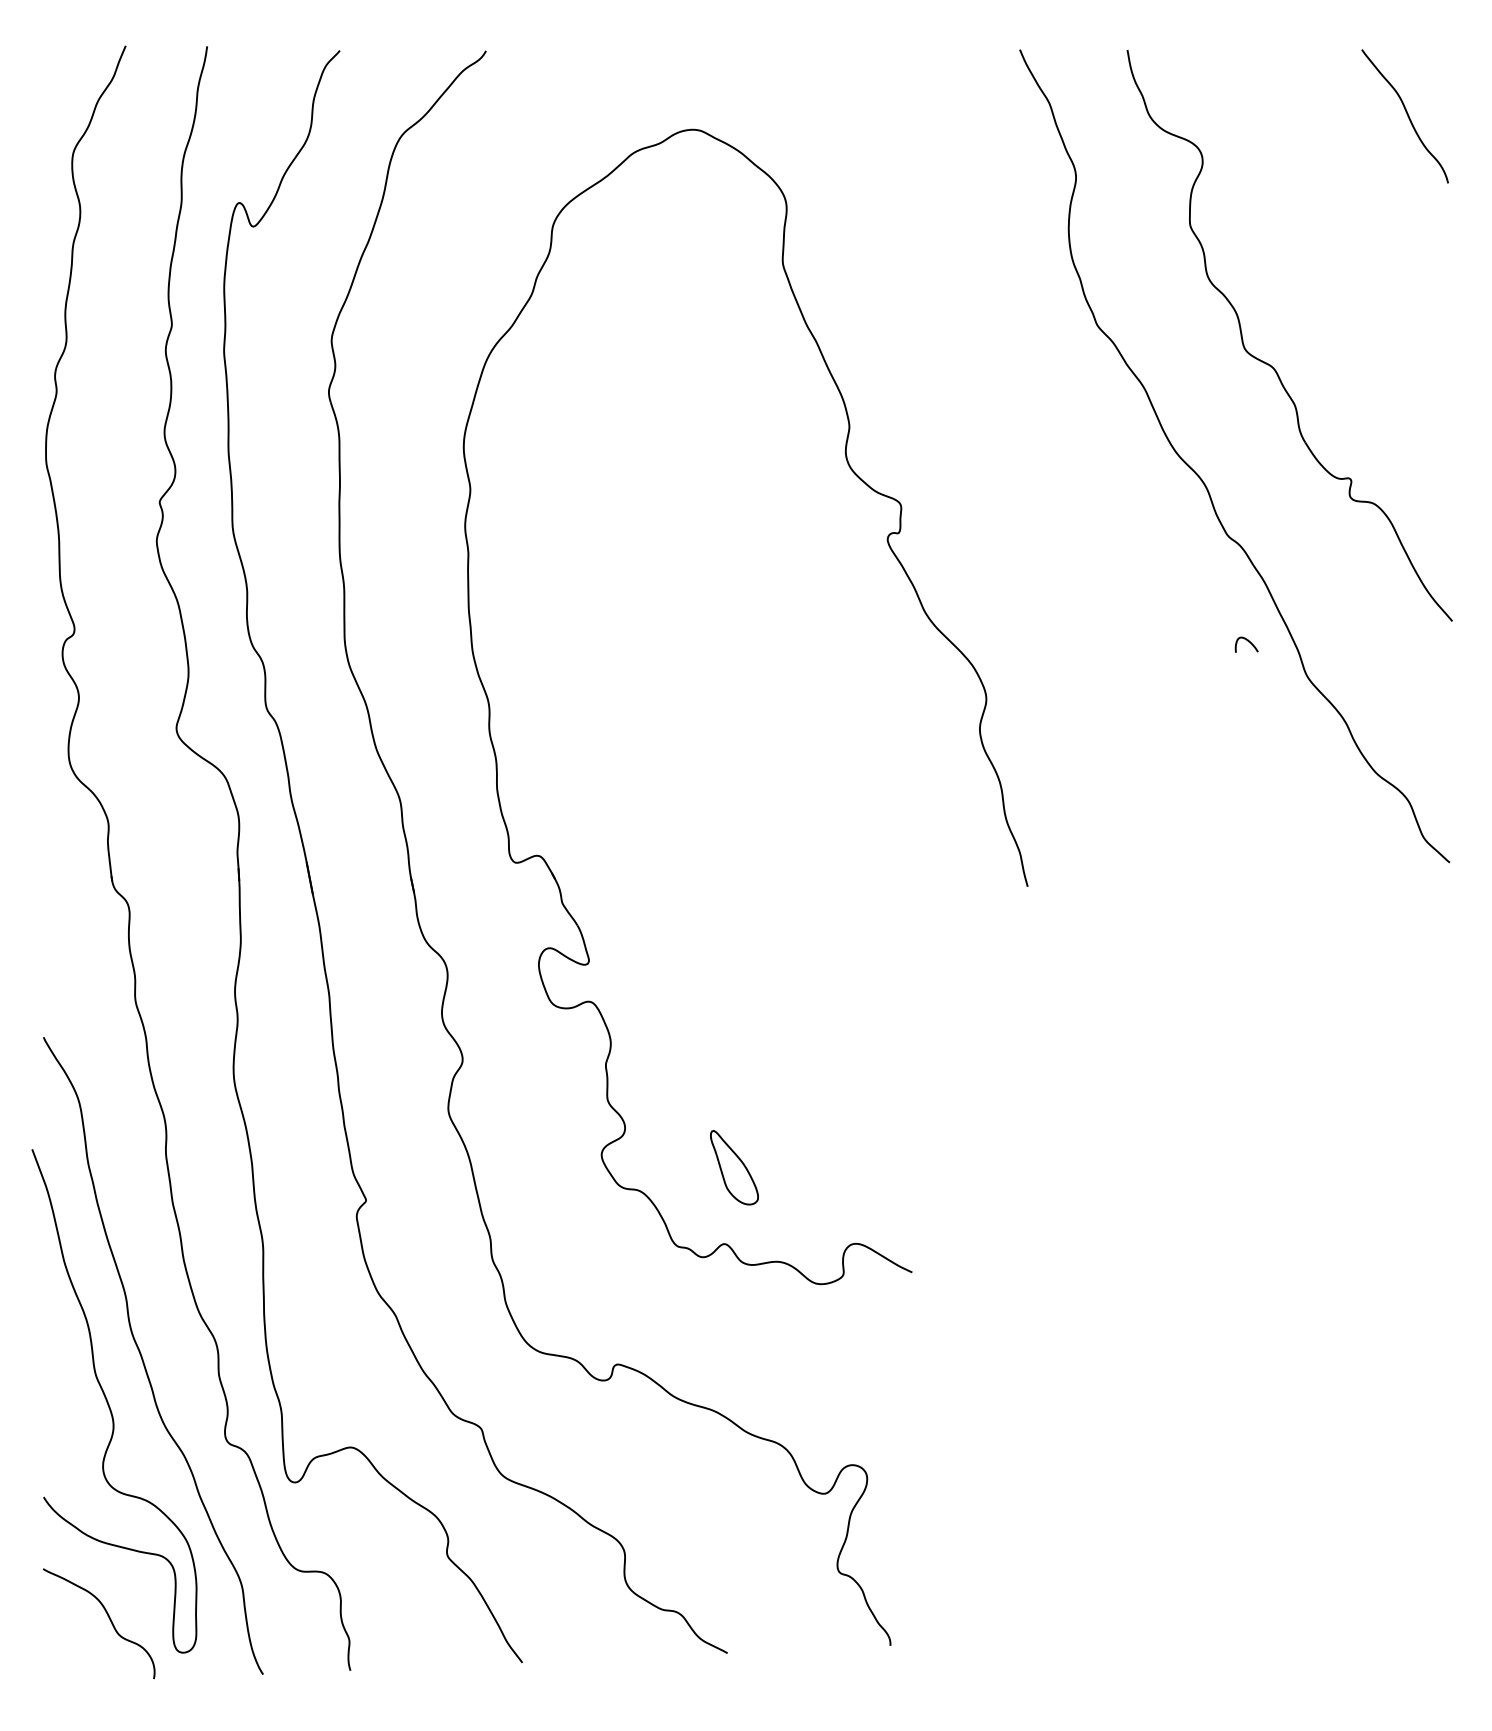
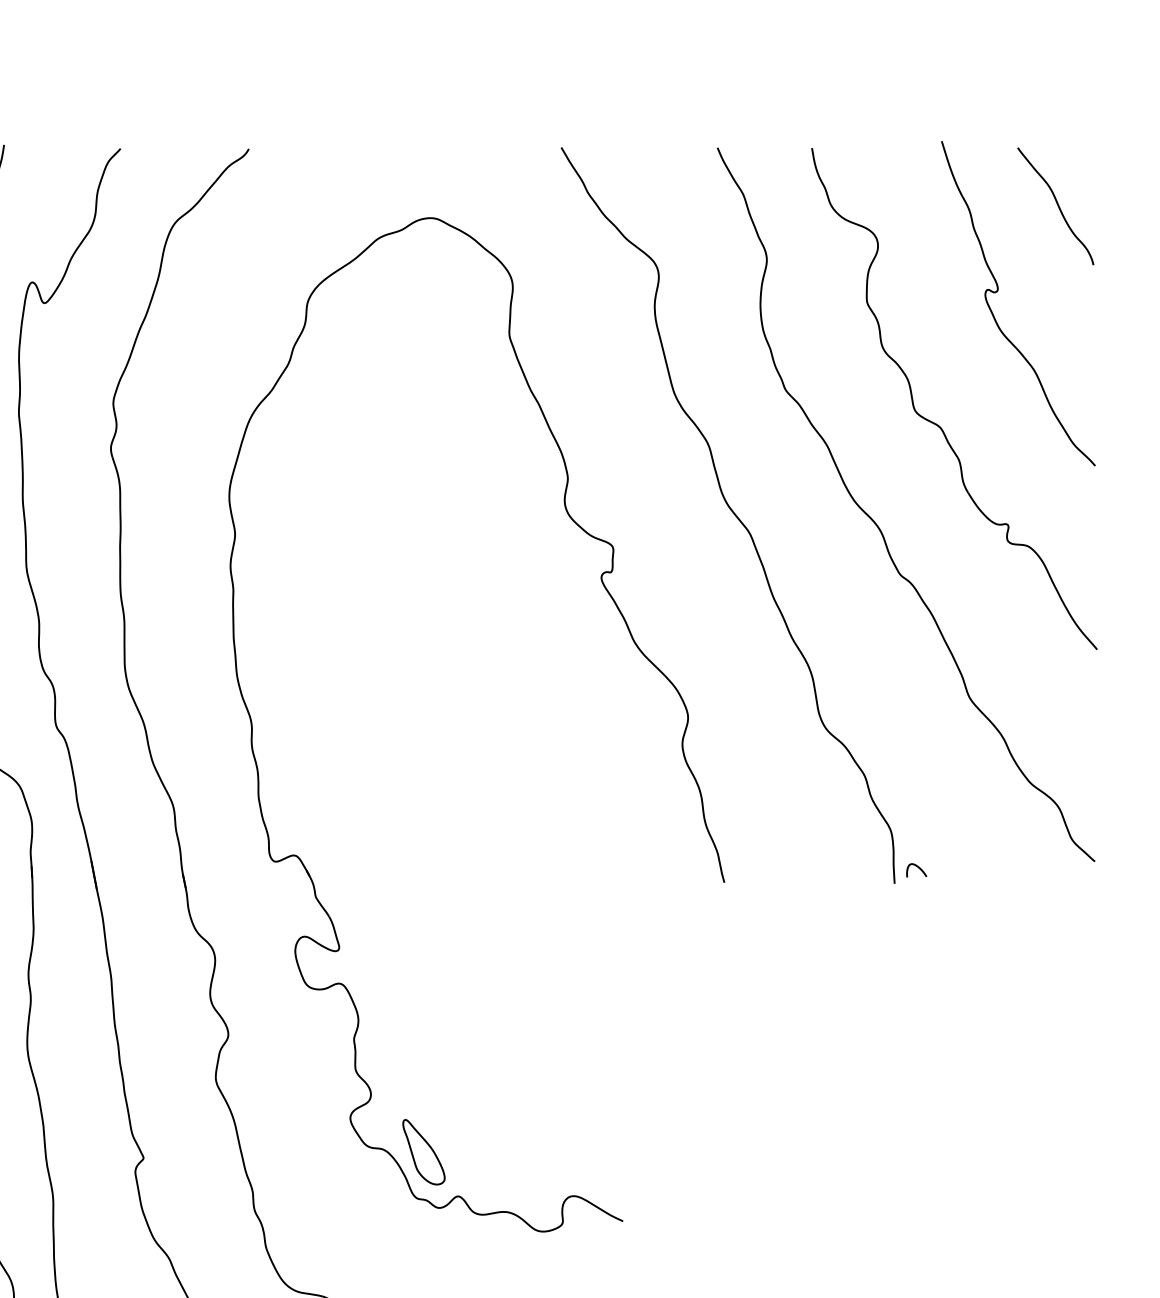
curve: (1339, 213) -> (998, 291), added
curve: (1037, 466) -> (733, 513), added
curve: (1248, 642) -> (918, 868), moved
part: (734, 1167) -> (423, 1151), moved

